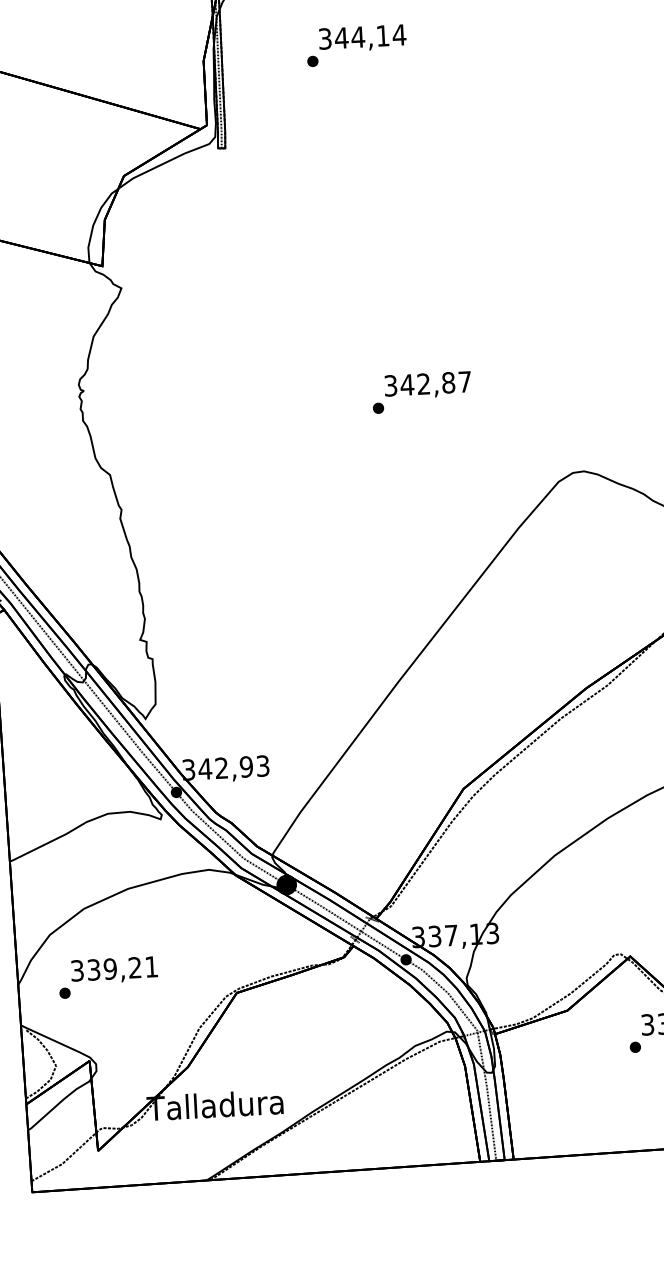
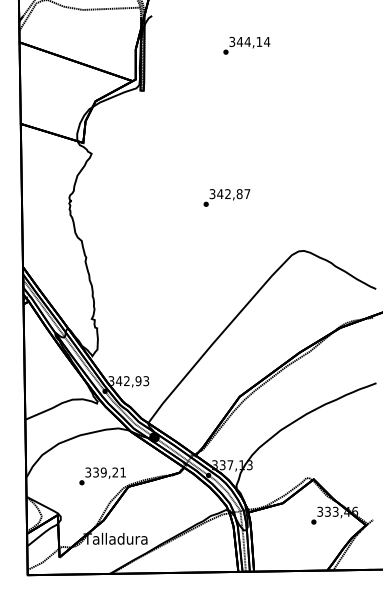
text: (355, 44) -> (246, 45), moved
text: (420, 391) -> (226, 197), moved
text: (108, 977) -> (102, 476), moved

